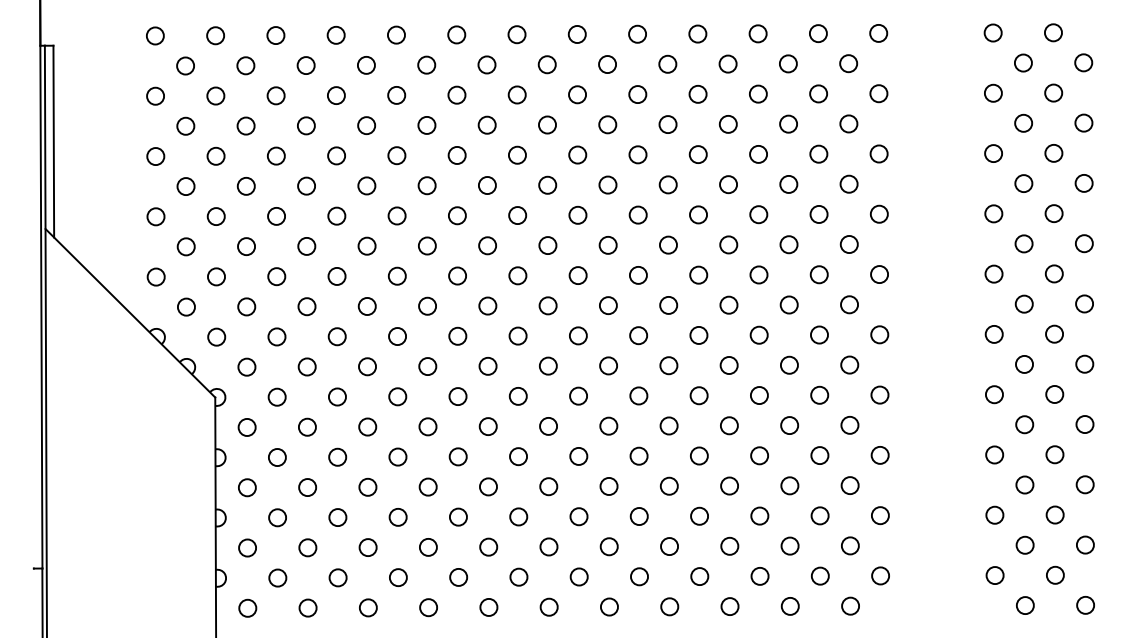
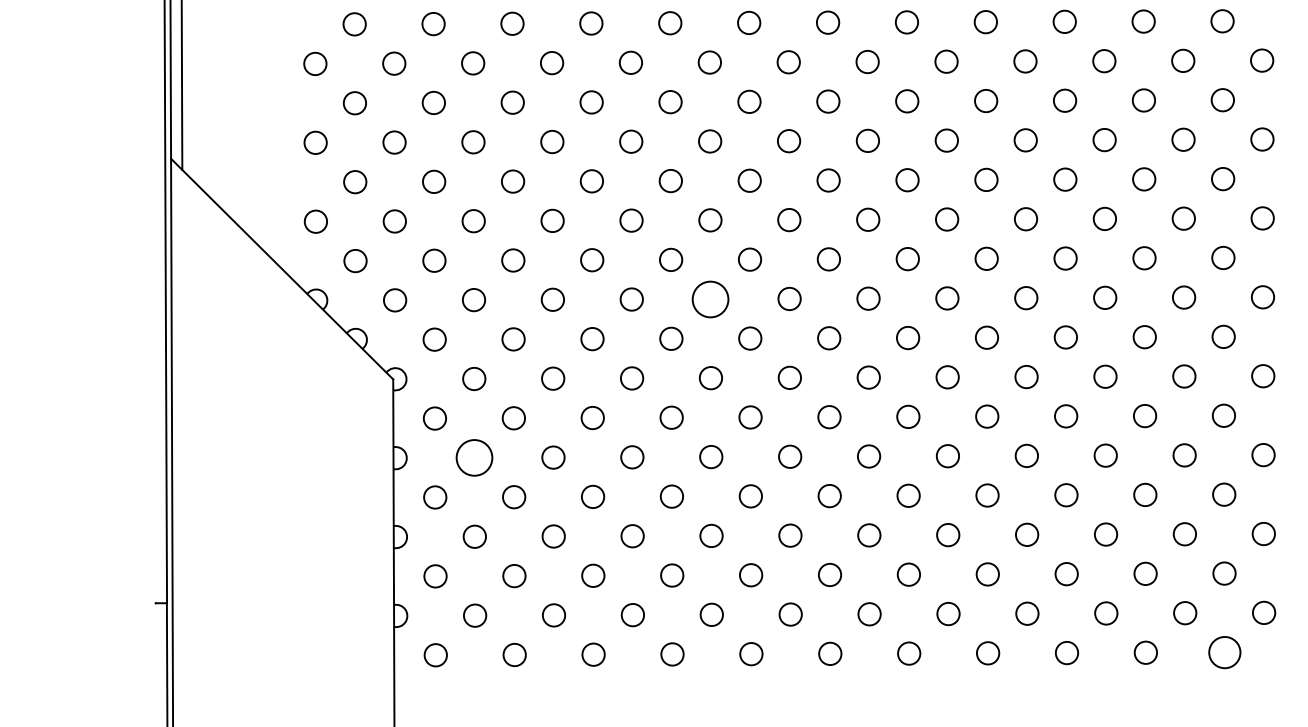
circle: (457, 335) -> (710, 298), size x1.6
circle: (277, 457) -> (474, 457), size x1.6
circle: (850, 605) -> (1224, 651), size x1.4

